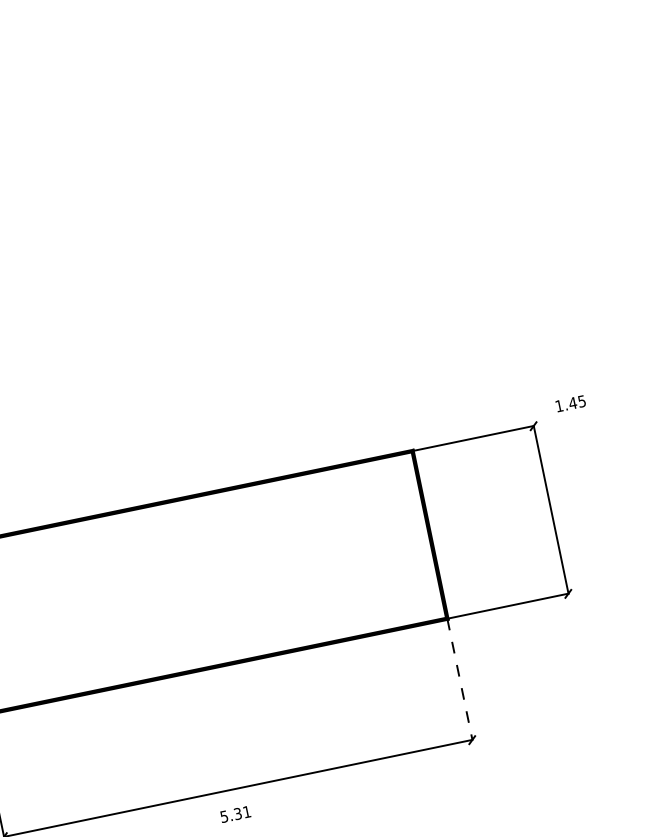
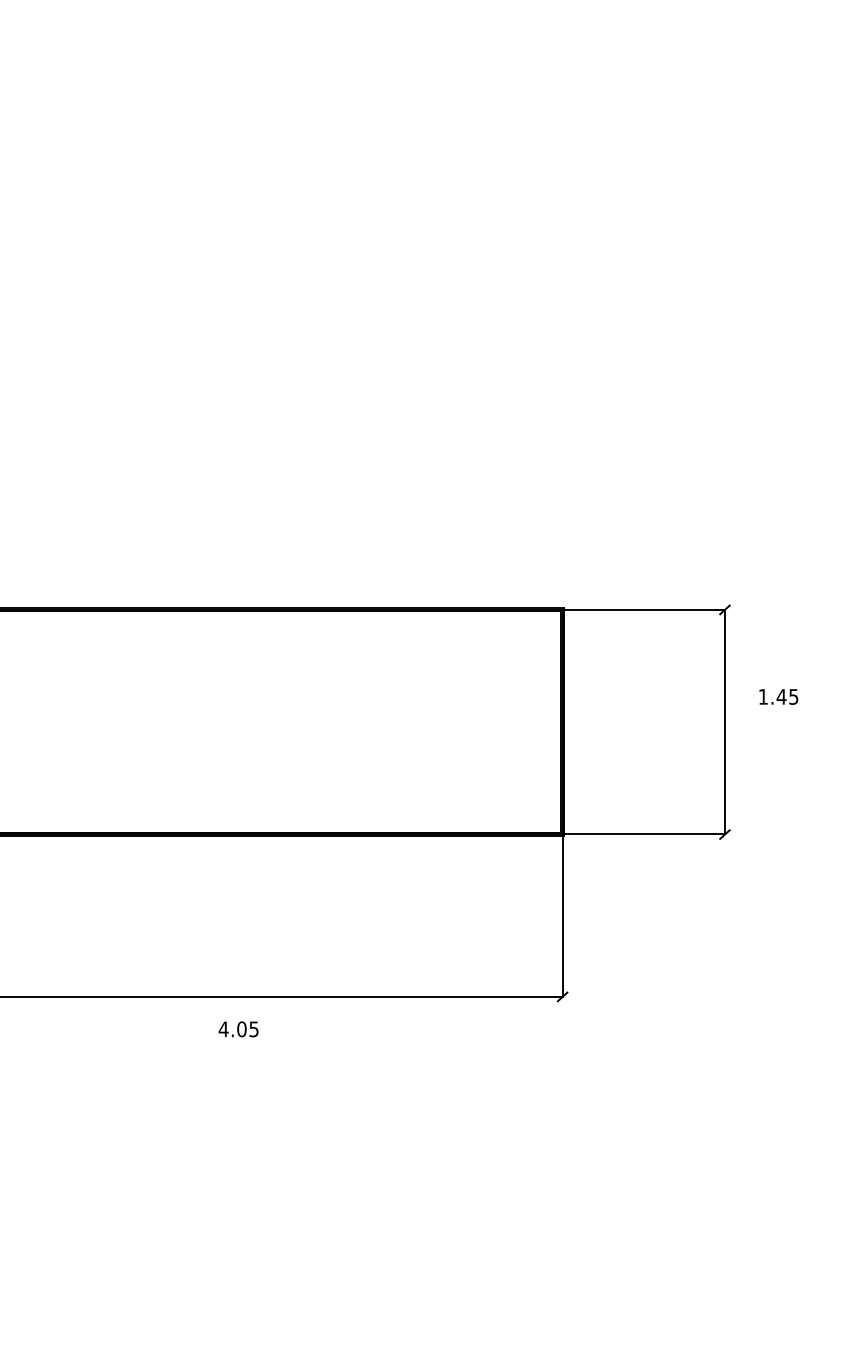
text: (570, 403) -> (778, 696), moved
line: (459, 680) -> (562, 916), dashed -> solid
text: (235, 814) -> (238, 1029), 5.31 -> 4.05

